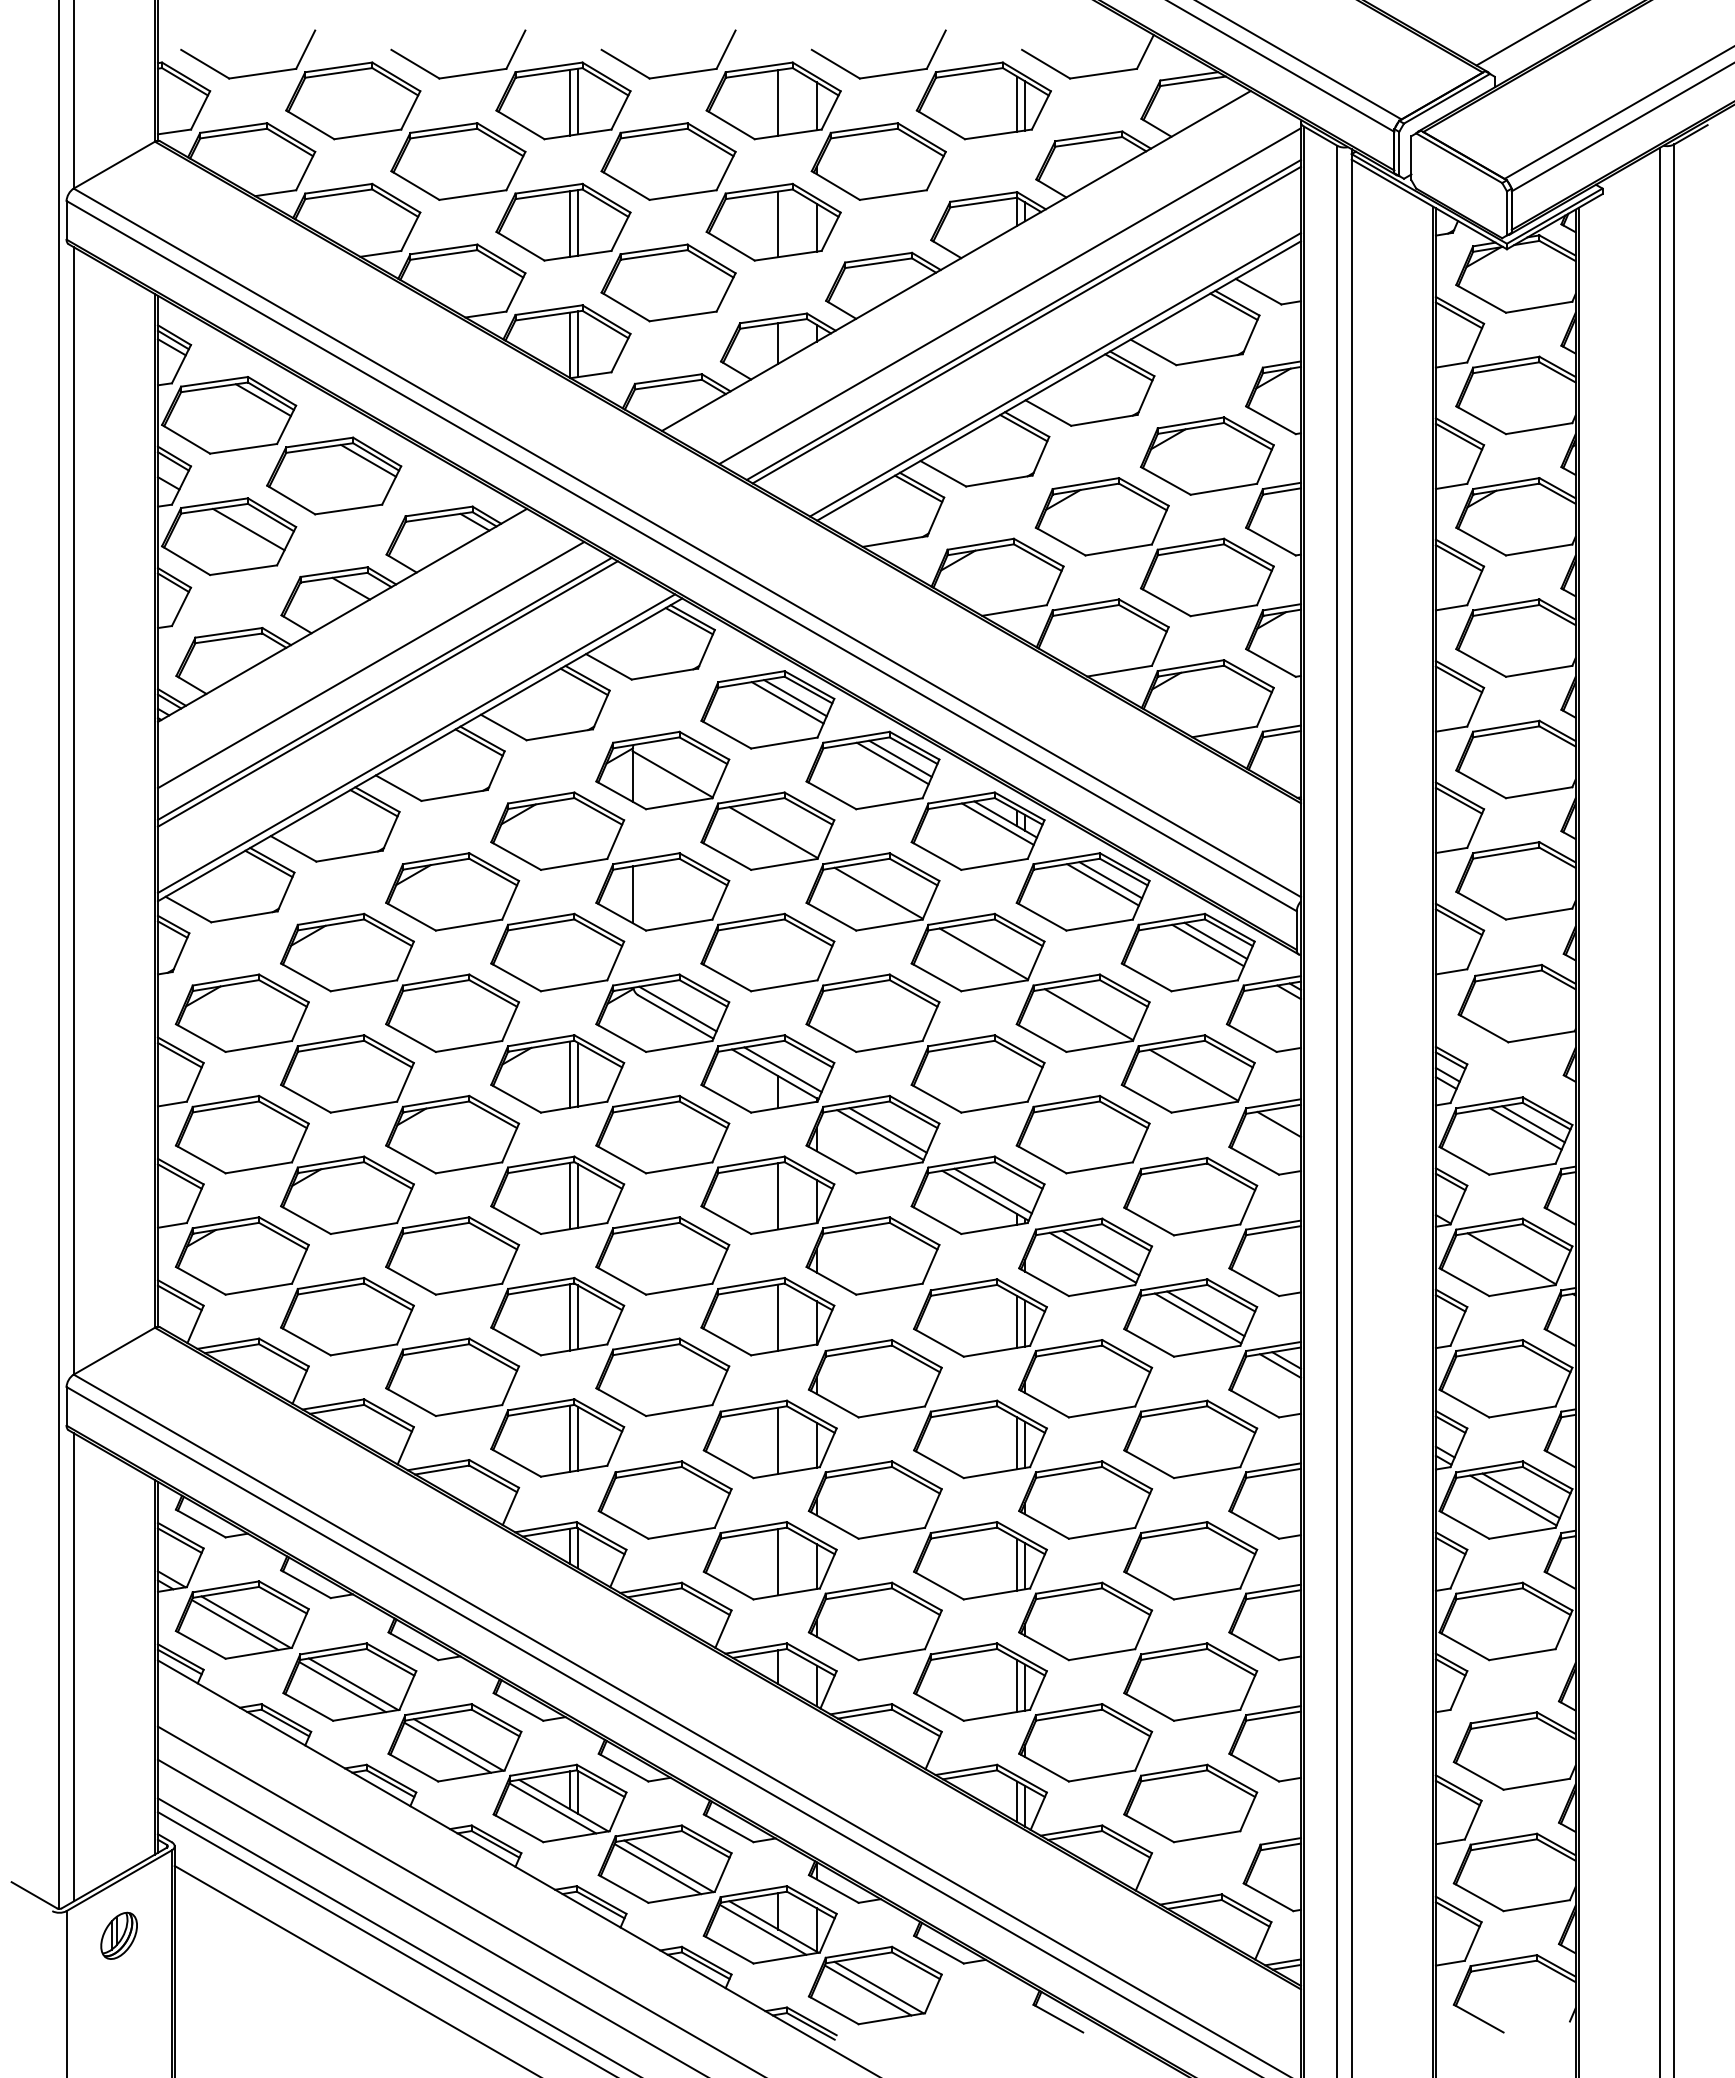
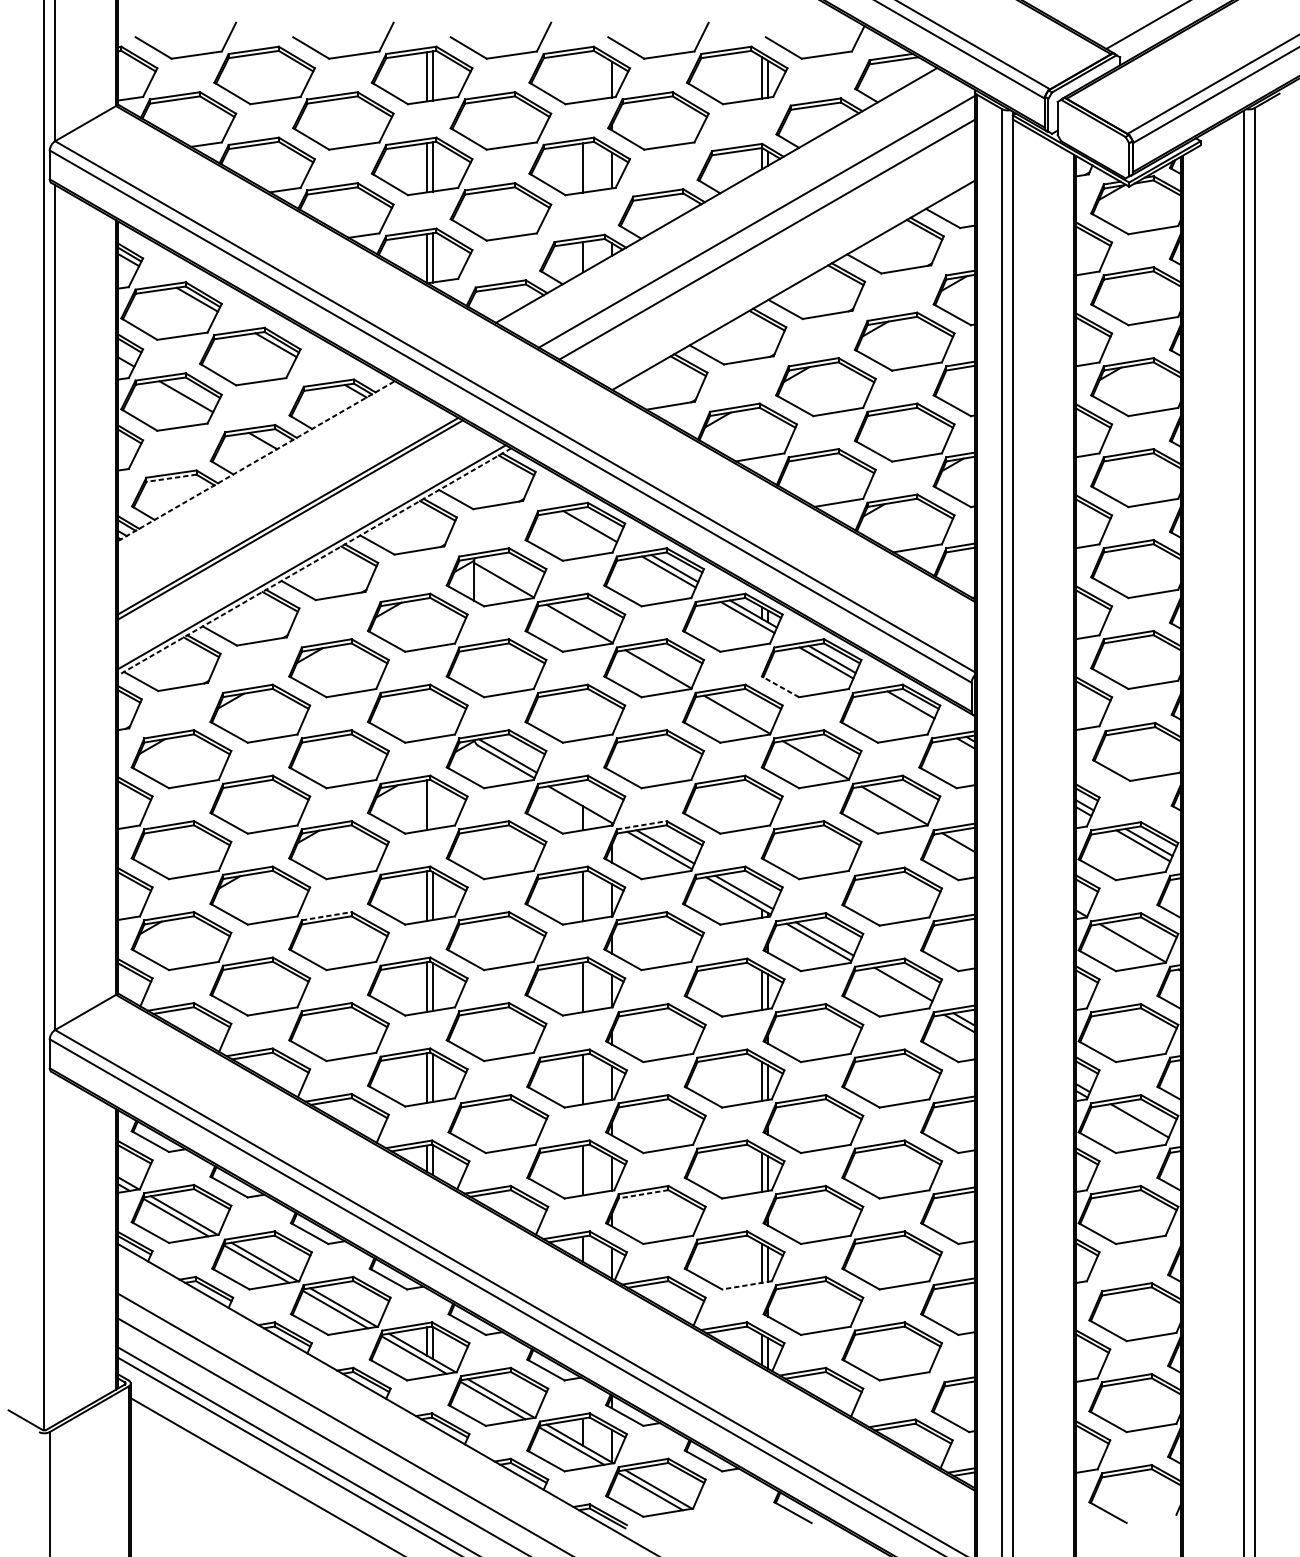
line: (778, 102) -> (583, 76), removed
line: (1026, 324) -> (769, 243), removed
line: (1055, 374) -> (790, 280), removed
line: (342, 615) -> (256, 461), solid -> dashed
line: (228, 638) -> (171, 478), solid -> dashed
line: (370, 664) -> (277, 497), removed
line: (795, 698) -> (596, 523), removed
line: (420, 749) -> (315, 561), solid -> dashed
line: (632, 894) -> (473, 670), removed
line: (1041, 916) -> (780, 686), solid -> dashed
line: (1208, 945) -> (905, 708), removed
line: (782, 1069) -> (586, 801), removed
line: (577, 1074) -> (432, 805), removed
line: (856, 1101) -> (641, 825), solid -> dashed
line: (436, 1222) -> (327, 916), solid -> dashed
line: (1197, 1318) -> (897, 987), removed
line: (1513, 1500) -> (1134, 1124), removed
line: (858, 1593) -> (643, 1194), solid -> dashed
line: (73, 1667) -> (54, 1249), removed
line: (996, 1715) -> (746, 1285), solid -> dashed
part: (118, 1935) -> (88, 1450), removed

